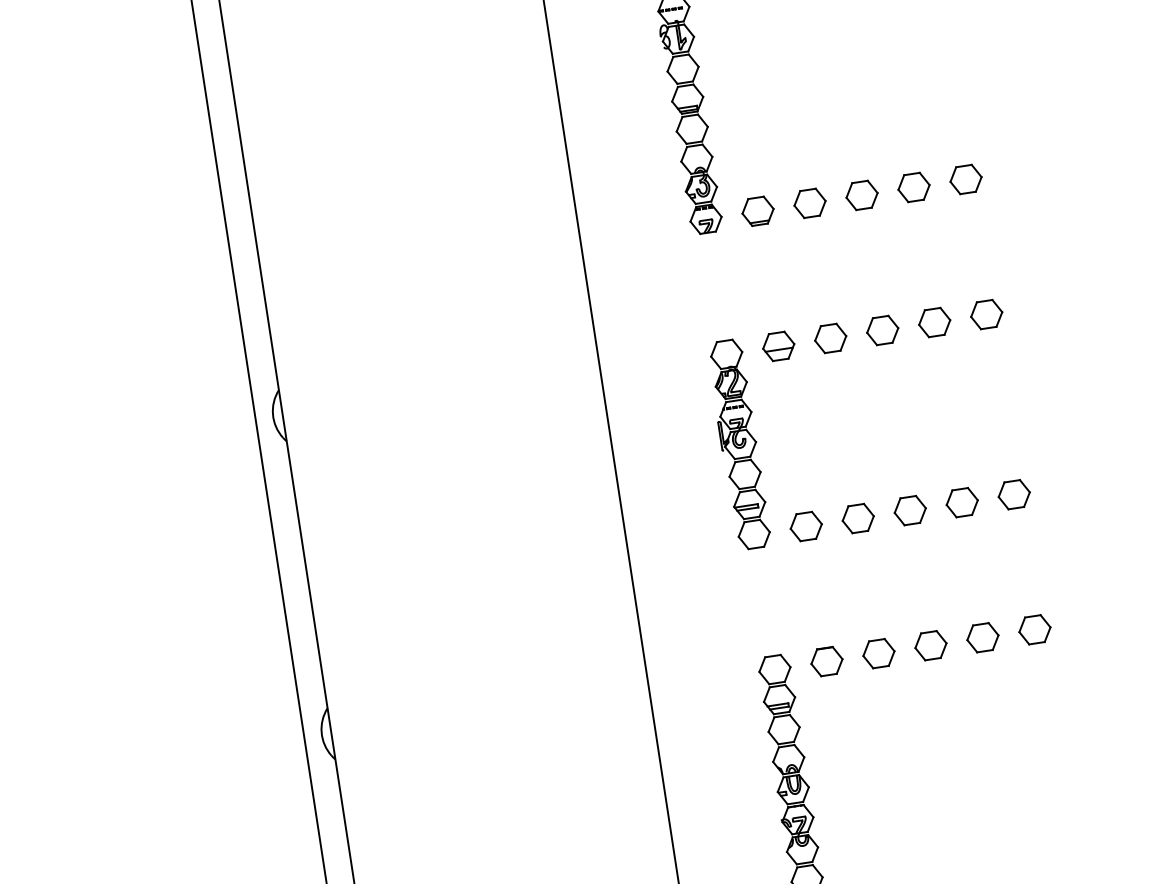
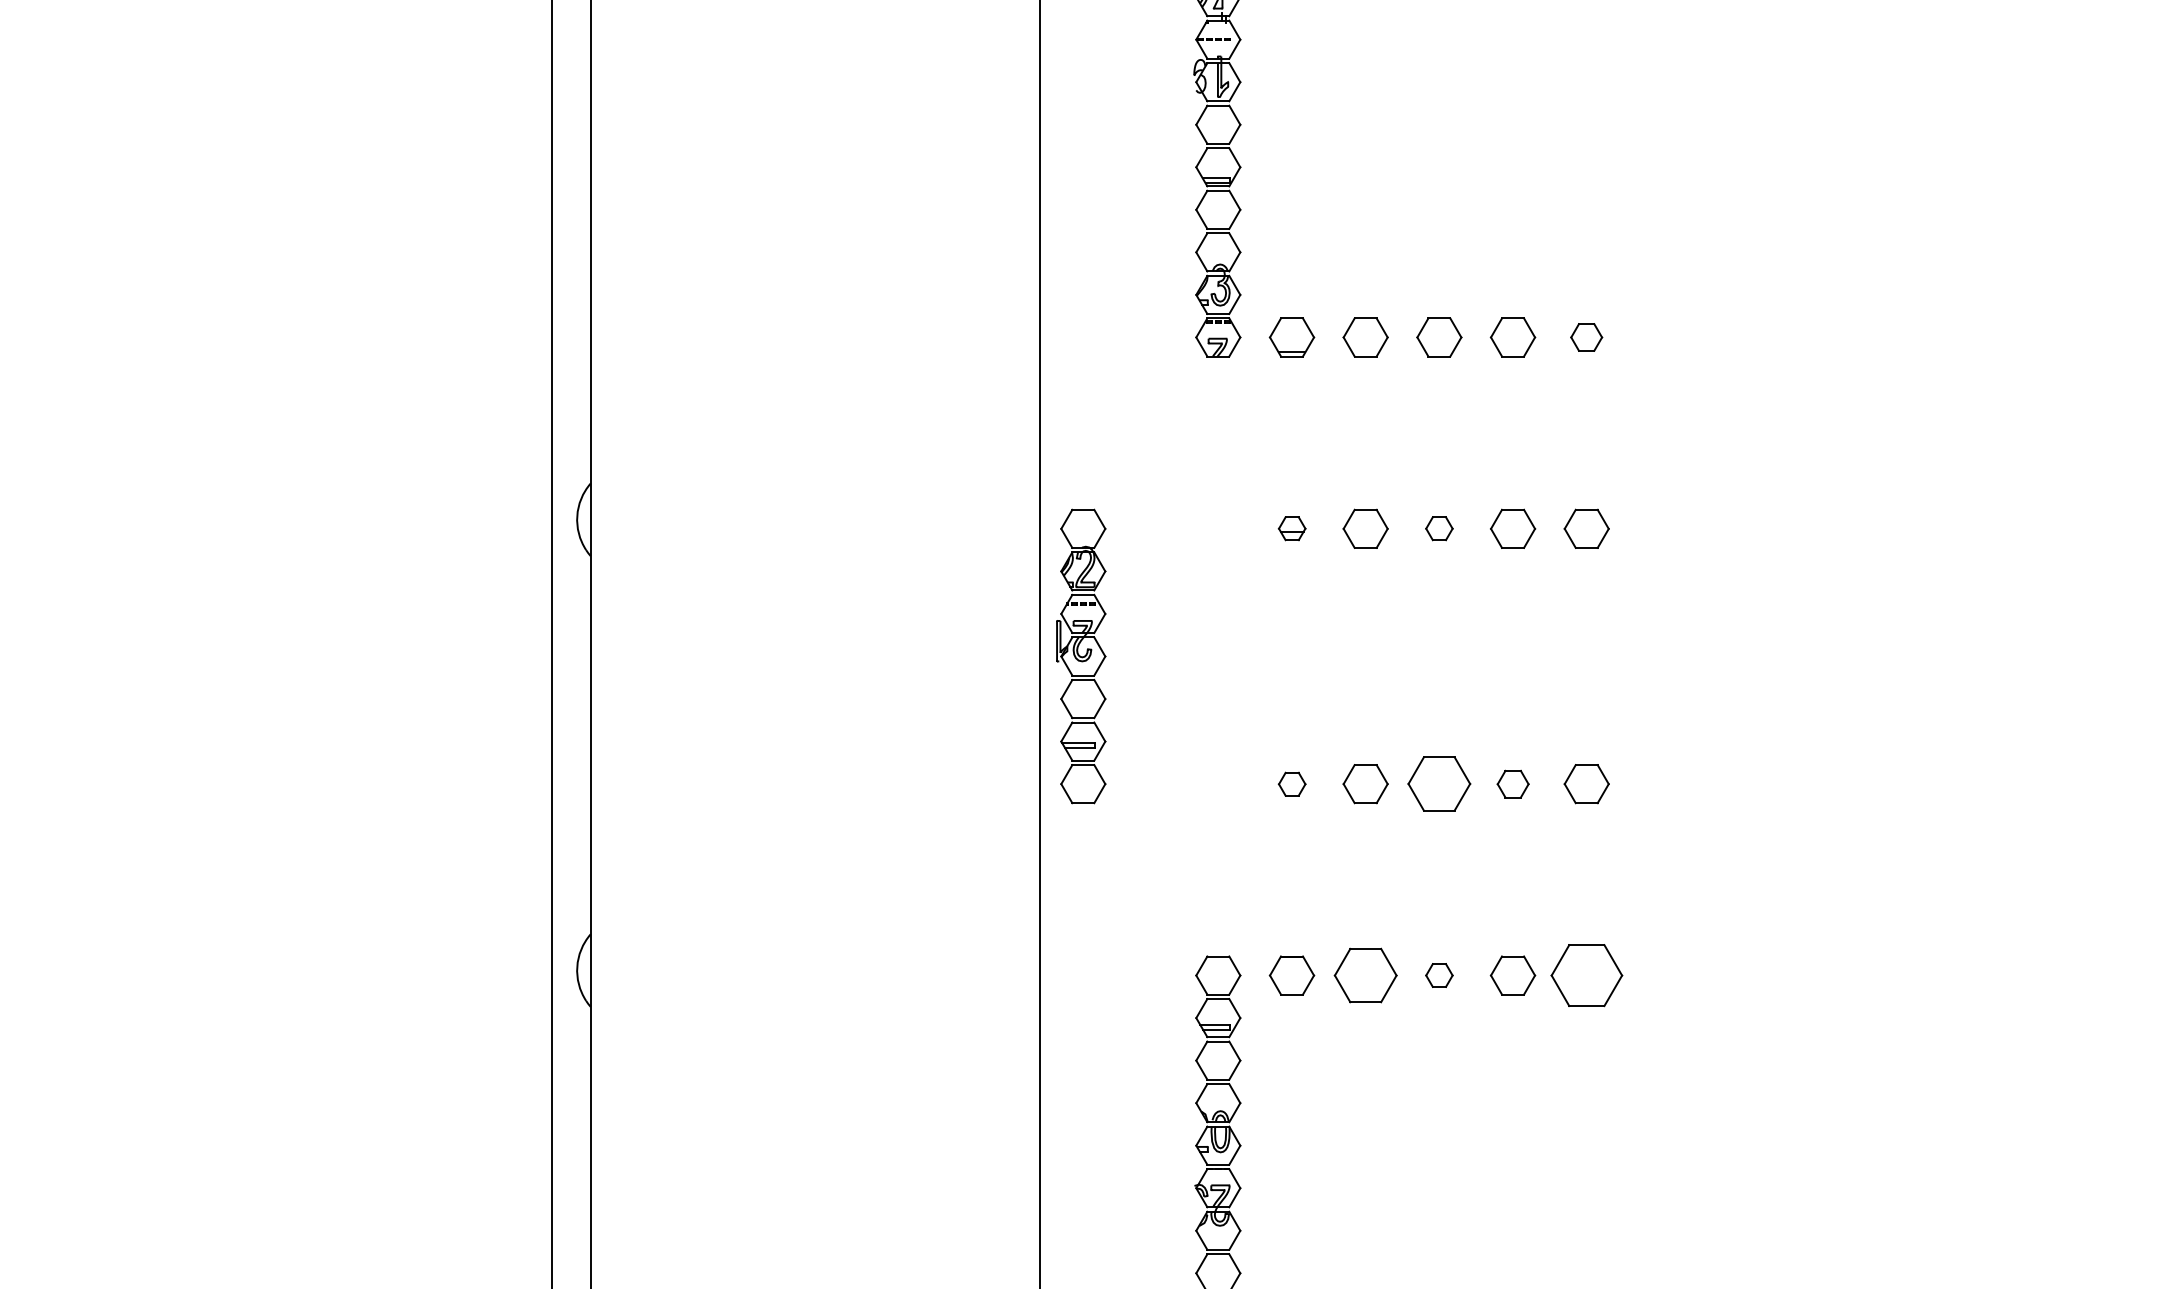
part: (965, 179) -> (1586, 337), size x0.7
part: (882, 330) -> (1439, 528), size x0.6
part: (779, 346) -> (1292, 528), size x0.6
part: (739, 444) -> (1081, 656), moved
part: (962, 502) -> (1513, 784), size x0.7
part: (910, 510) -> (1439, 784), size x1.4
part: (806, 526) -> (1292, 784), size x0.6
part: (1034, 629) -> (1586, 975), size x1.6
part: (931, 645) -> (1439, 975), size x0.6
part: (878, 653) -> (1365, 975), size x1.4

